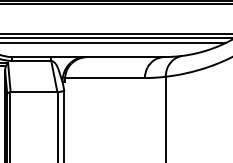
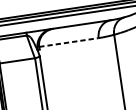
line: (105, 78) -> (69, 42), solid -> dashed

